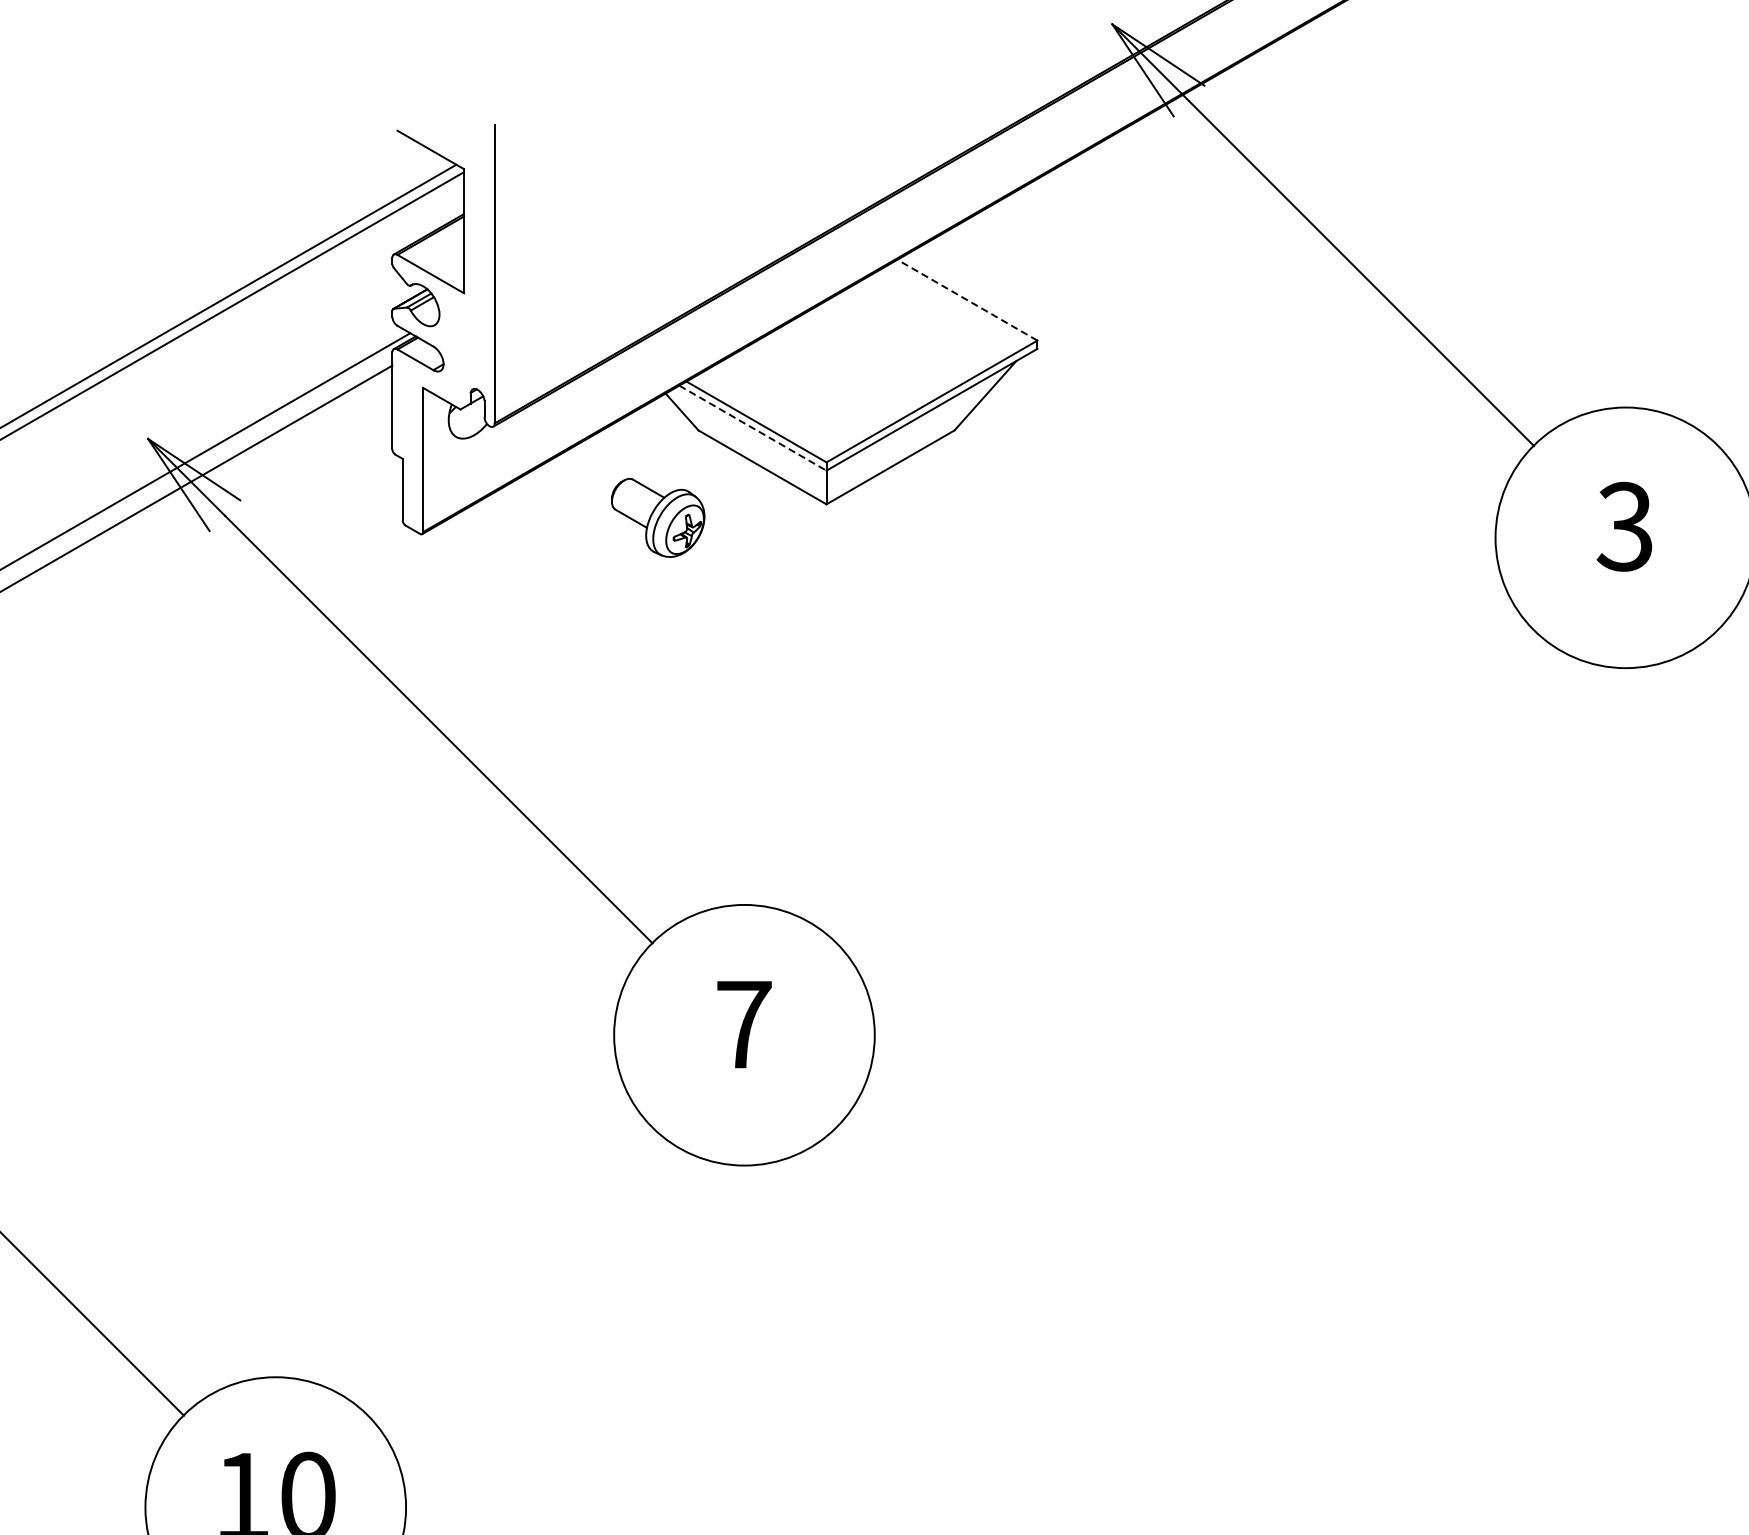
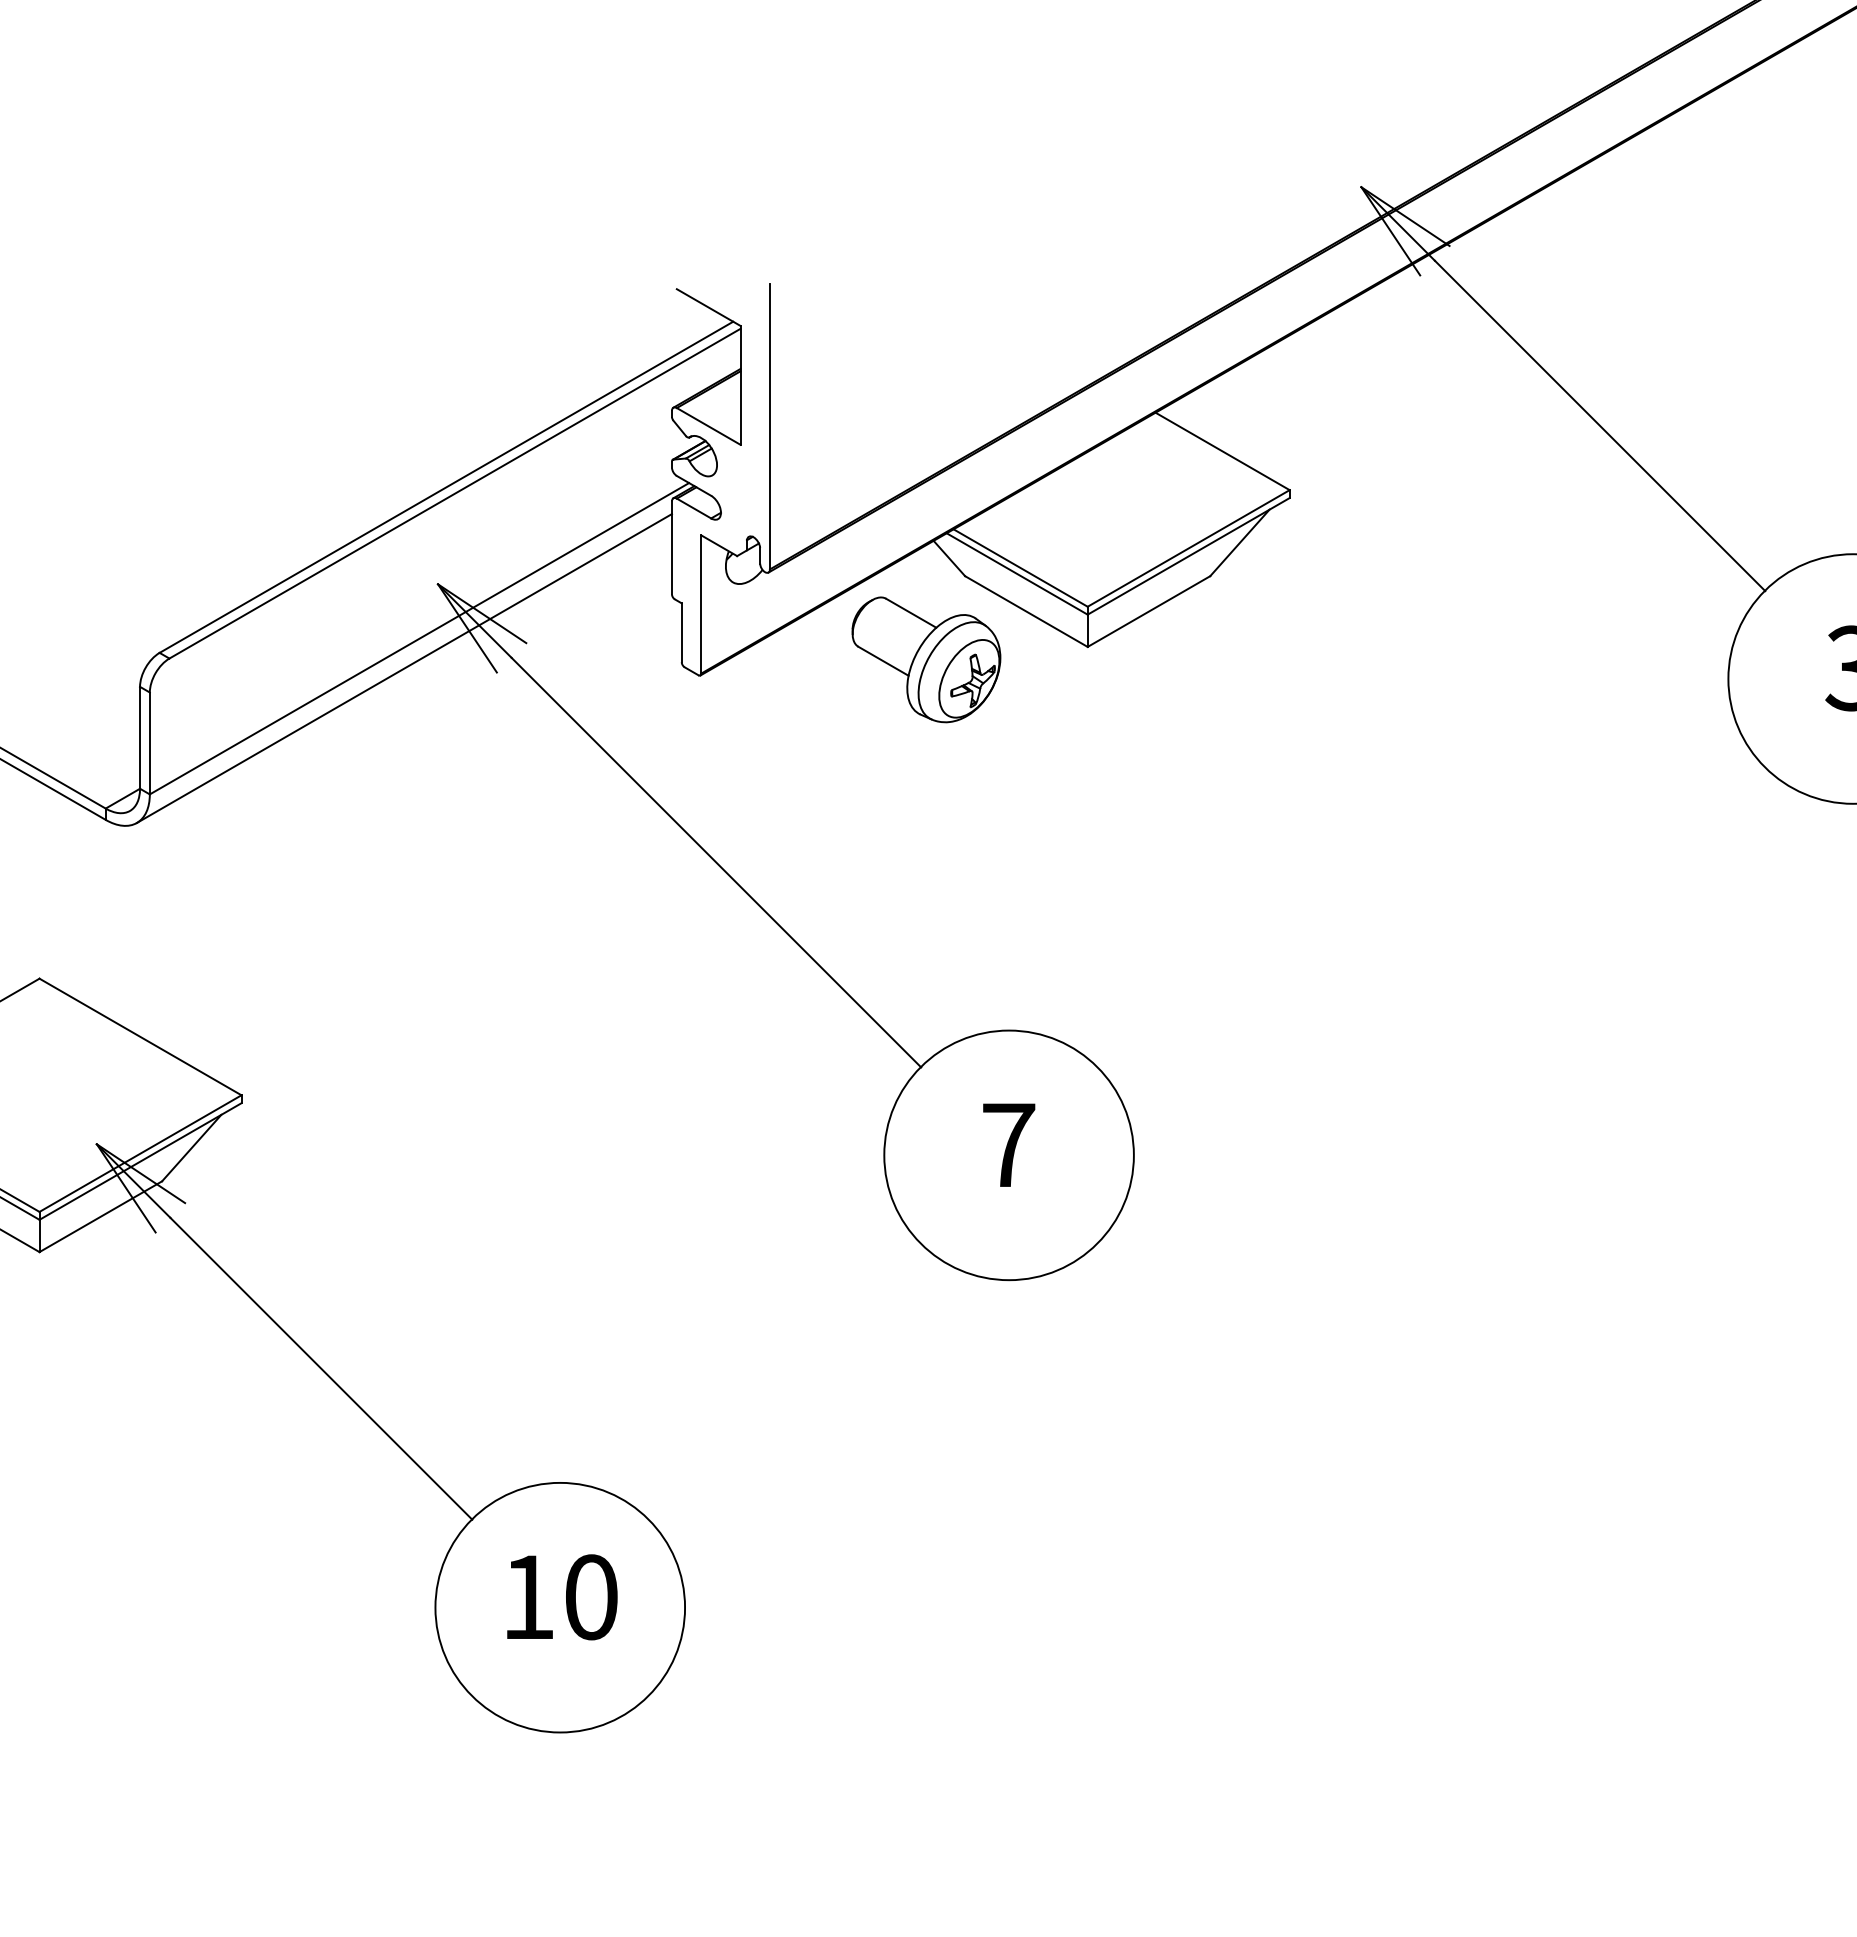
line: (967, 300) -> (1222, 451), dashed -> solid
line: (753, 428) -> (1017, 574), dashed -> solid
part: (658, 517) -> (926, 659), size x1.67

